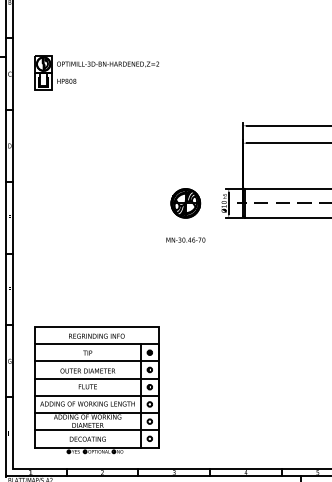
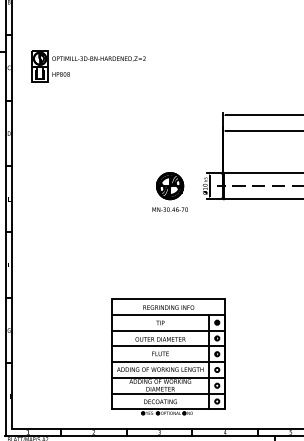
text: (185, 239) -> (169, 209), moved
part: (96, 389) -> (168, 356), moved

